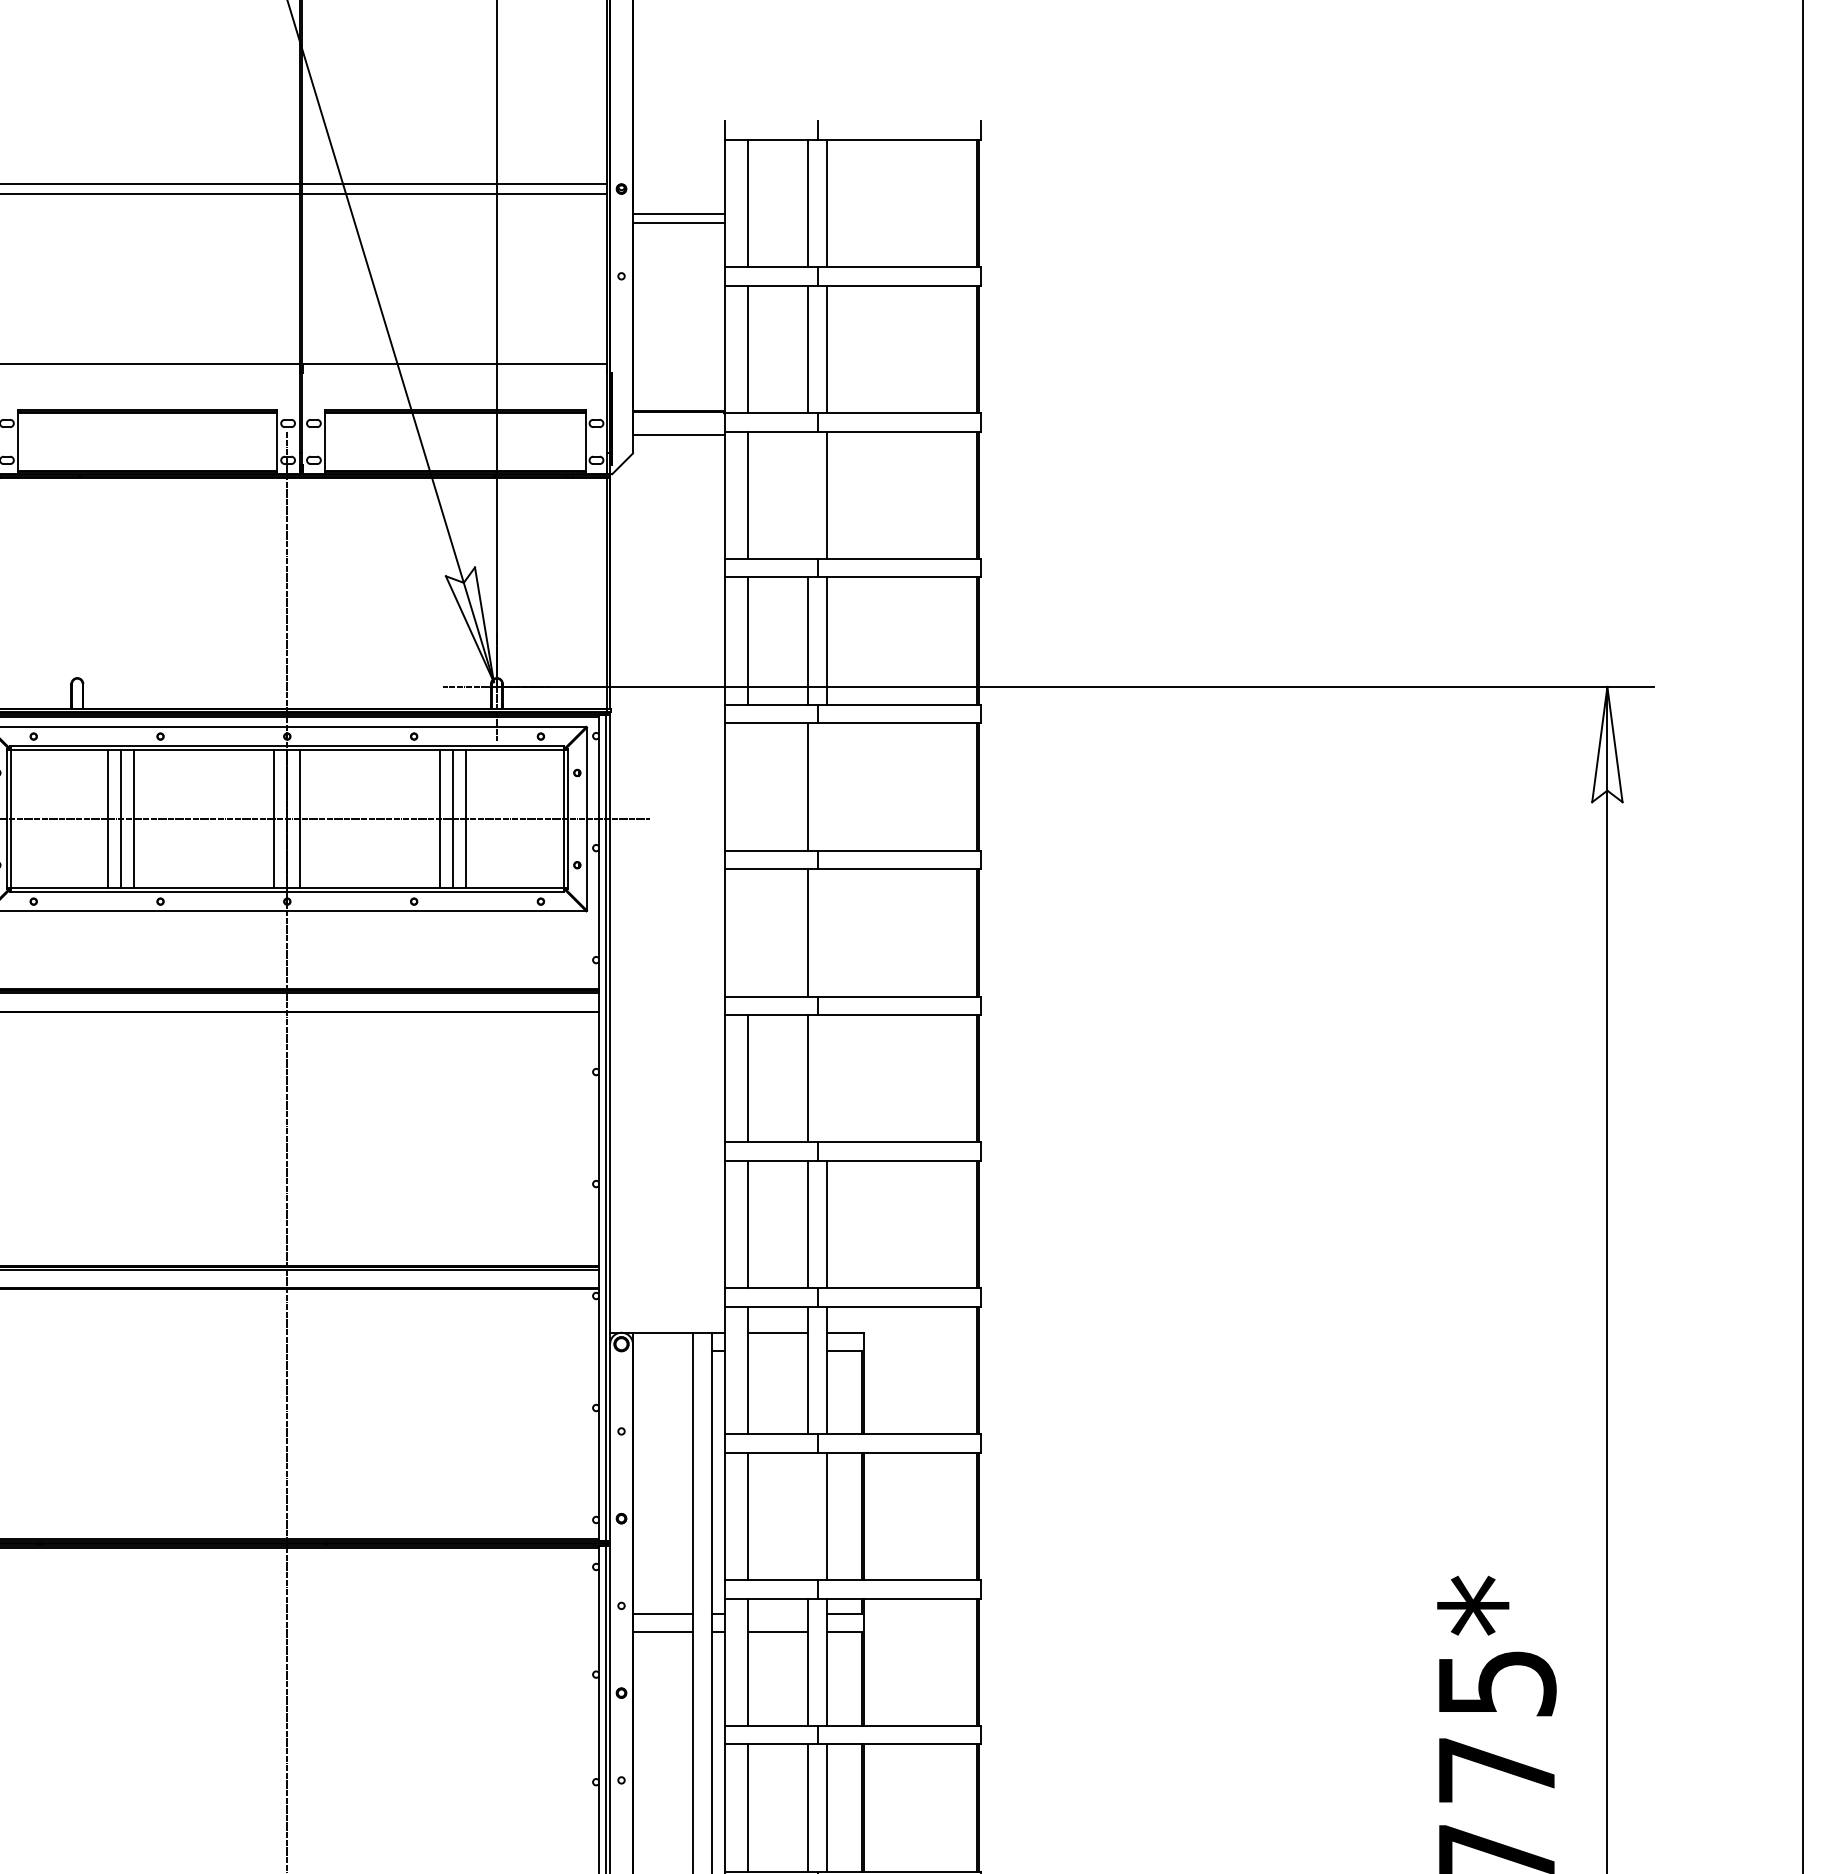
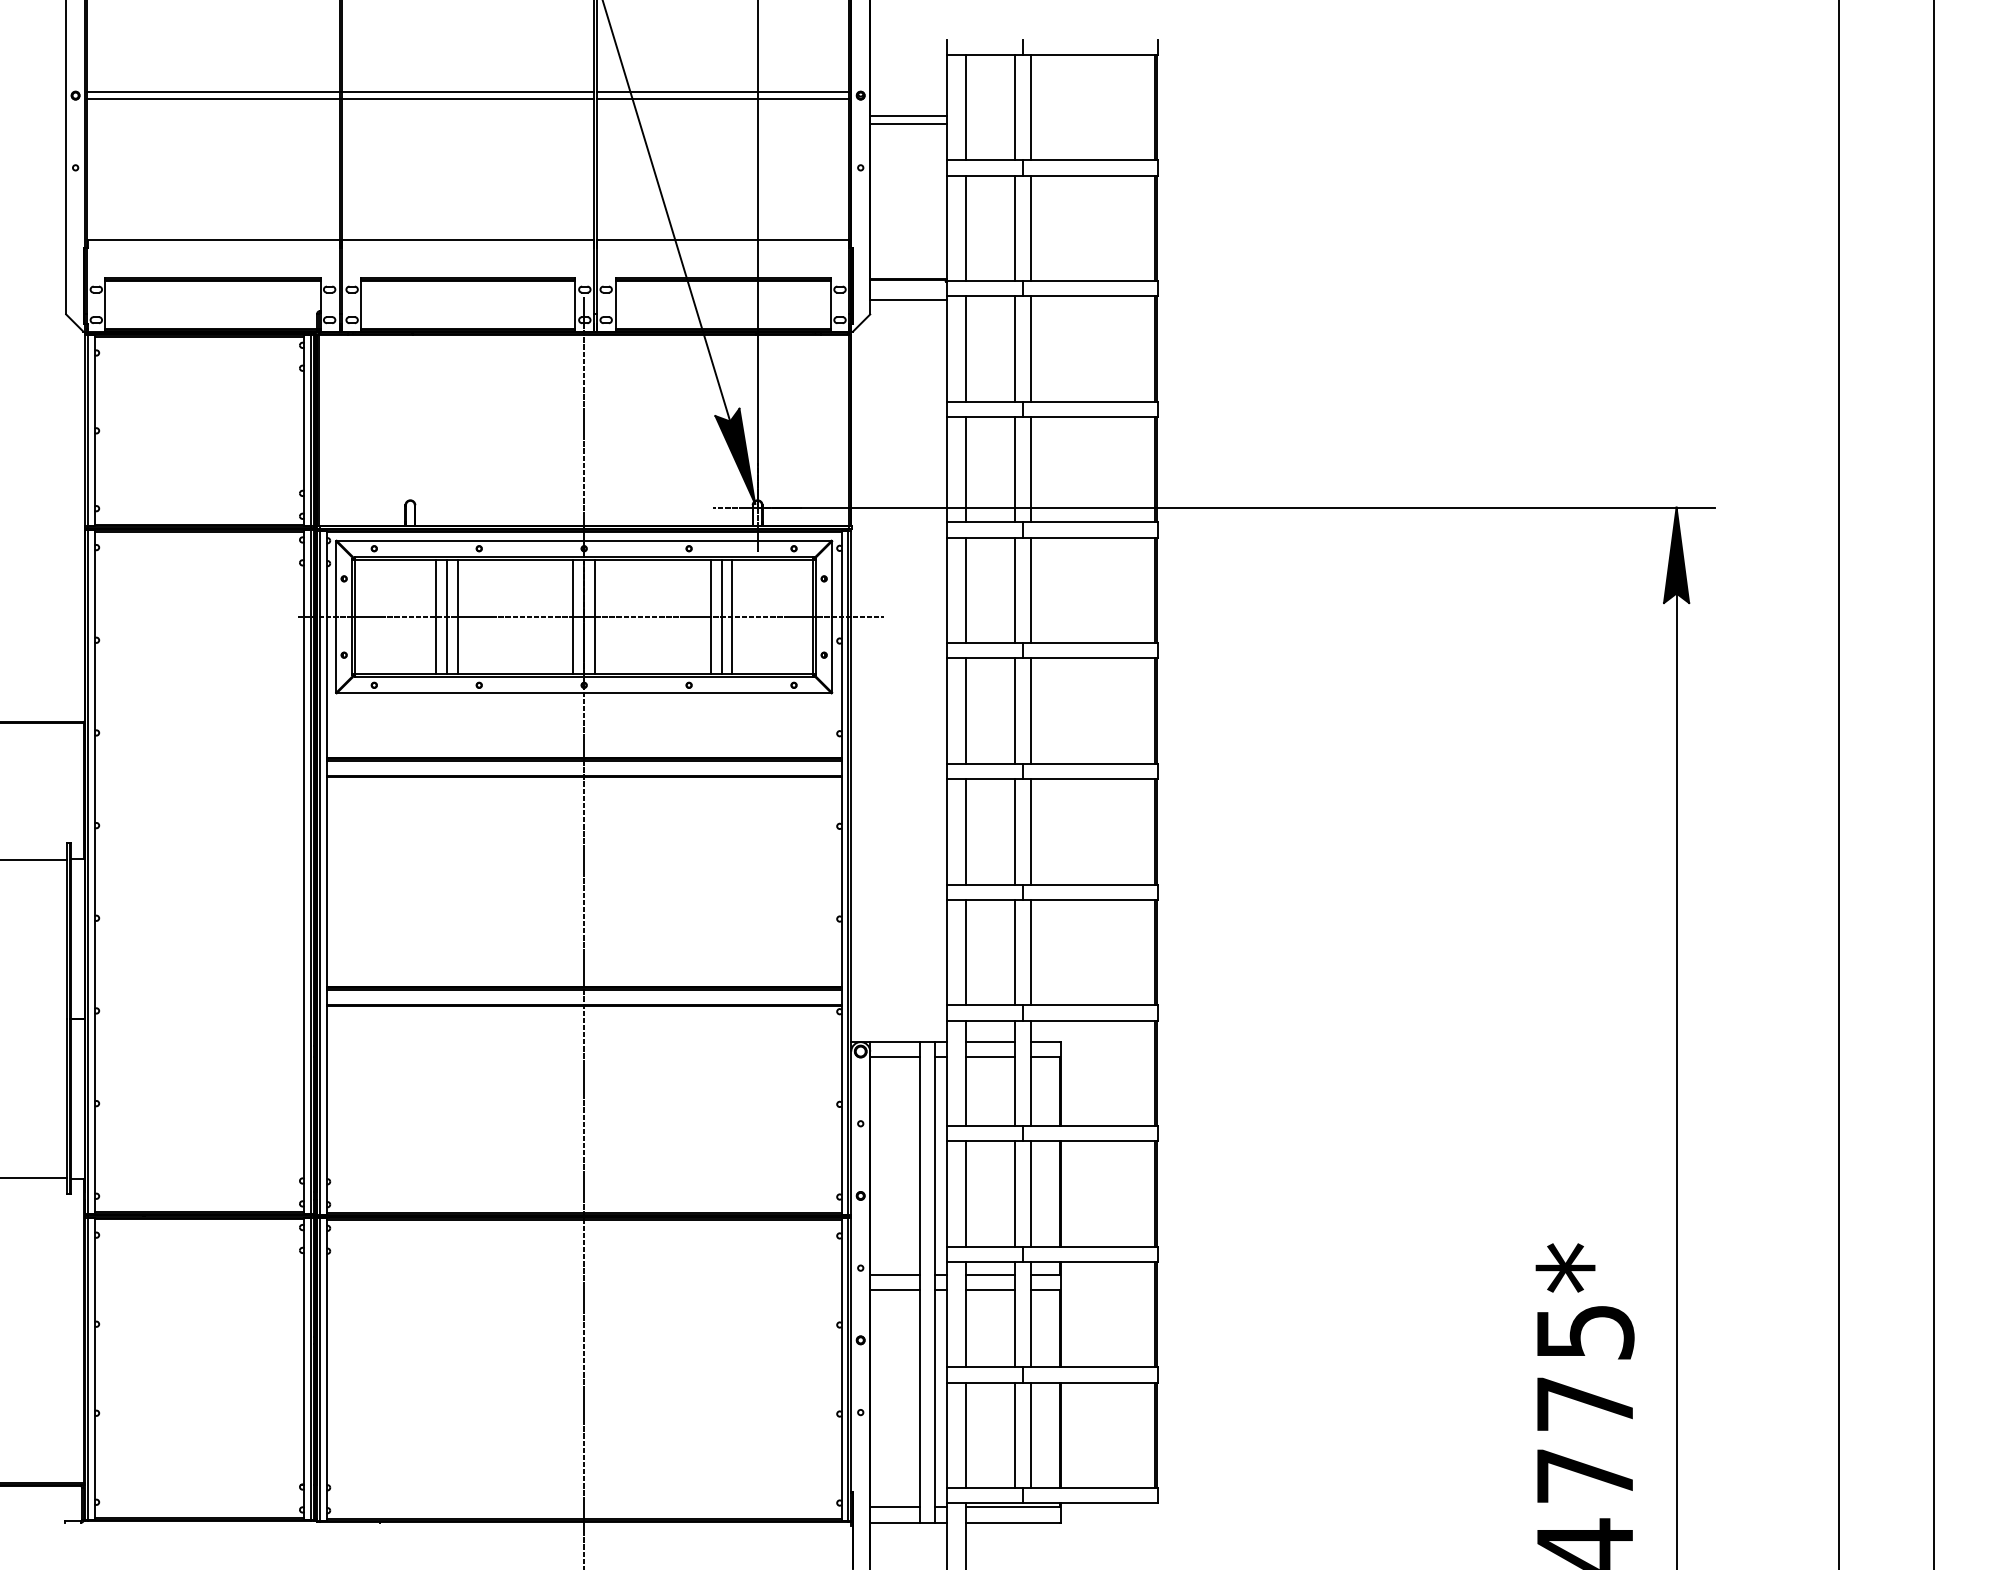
line: (808, 494) -> (1015, 348), added
fill: (470, 623) -> (735, 455), added
fill: (1607, 744) -> (1676, 555), added
line: (748, 787) -> (965, 590), added
line: (826, 787) -> (1030, 590), added
line: (748, 932) -> (965, 710), added
line: (826, 932) -> (1030, 710), added
line: (826, 1078) -> (1030, 831), added
line: (662, 1351) -> (894, 1057), added
line: (778, 1351) -> (990, 1057), added
line: (808, 1515) -> (1015, 1193), added
line: (778, 1613) -> (990, 1274), added

